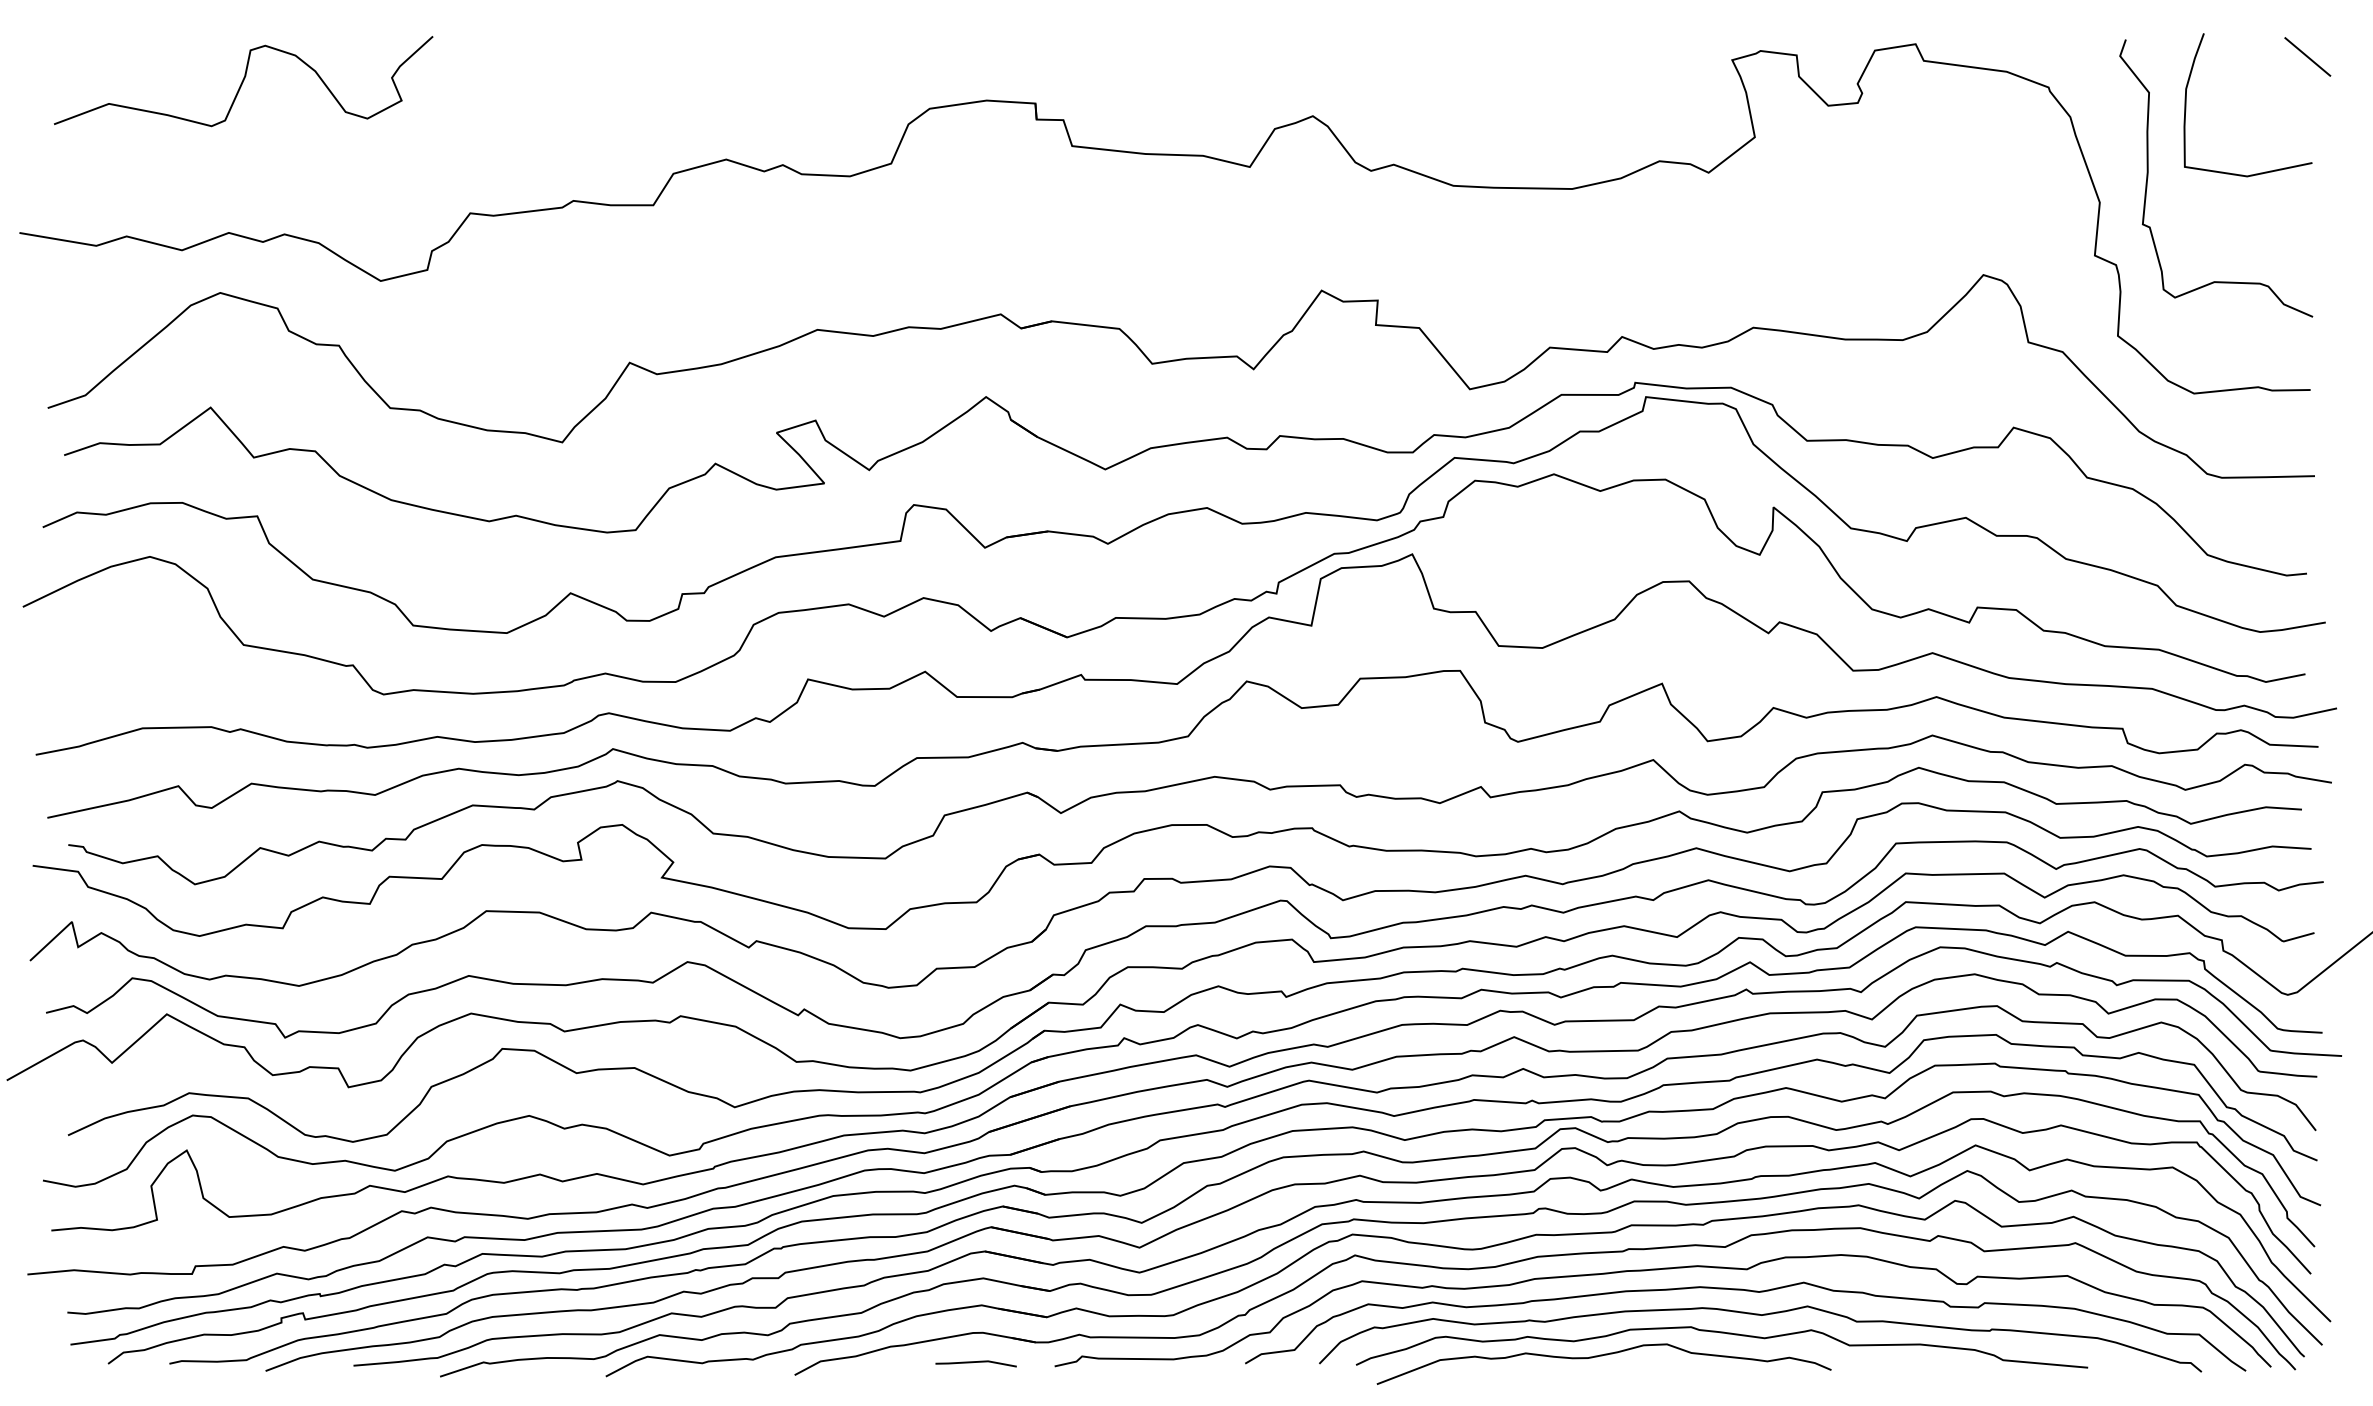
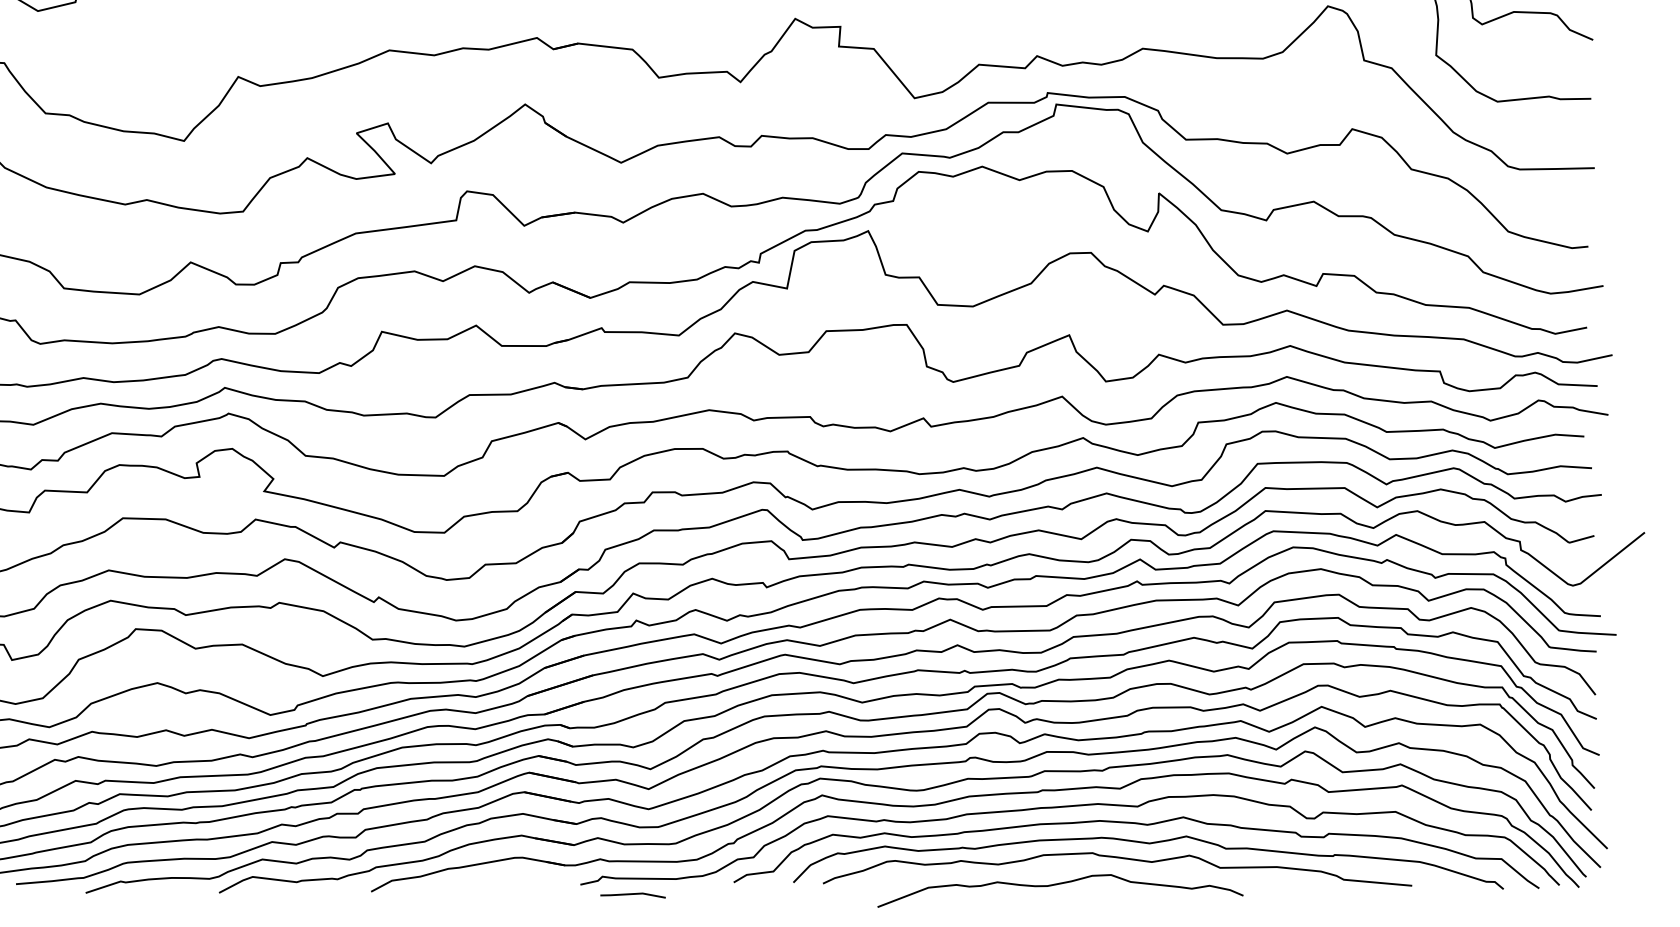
curve: (1602, 1356) -> (1059, 884), moved
line: (975, 1362) -> (632, 894), moved

